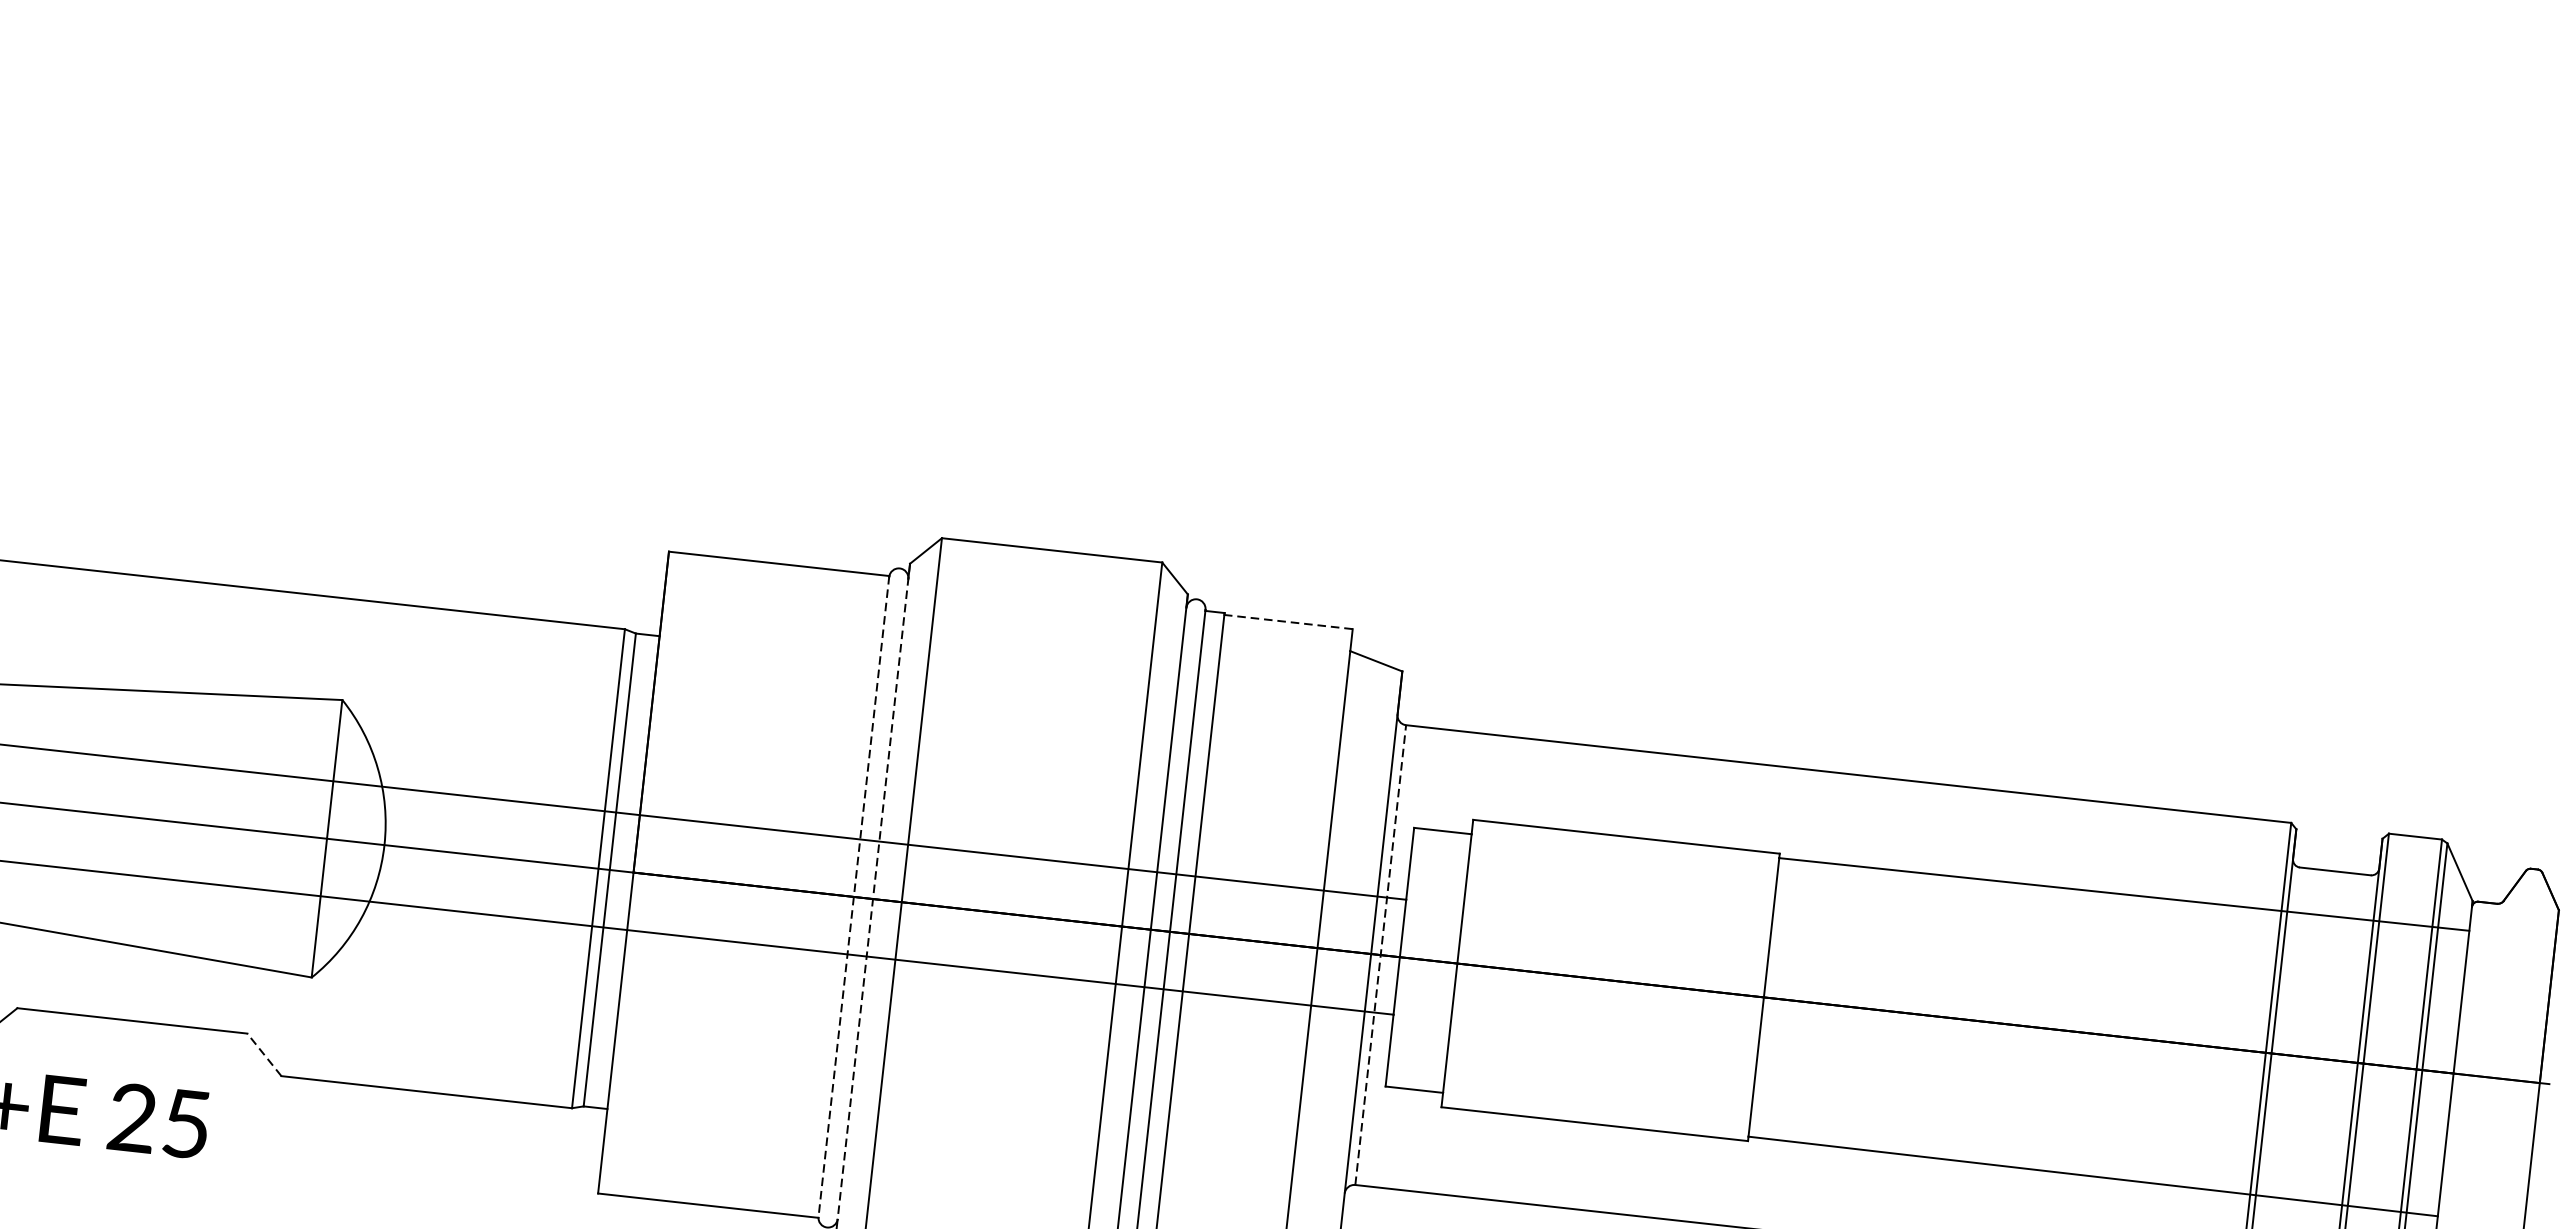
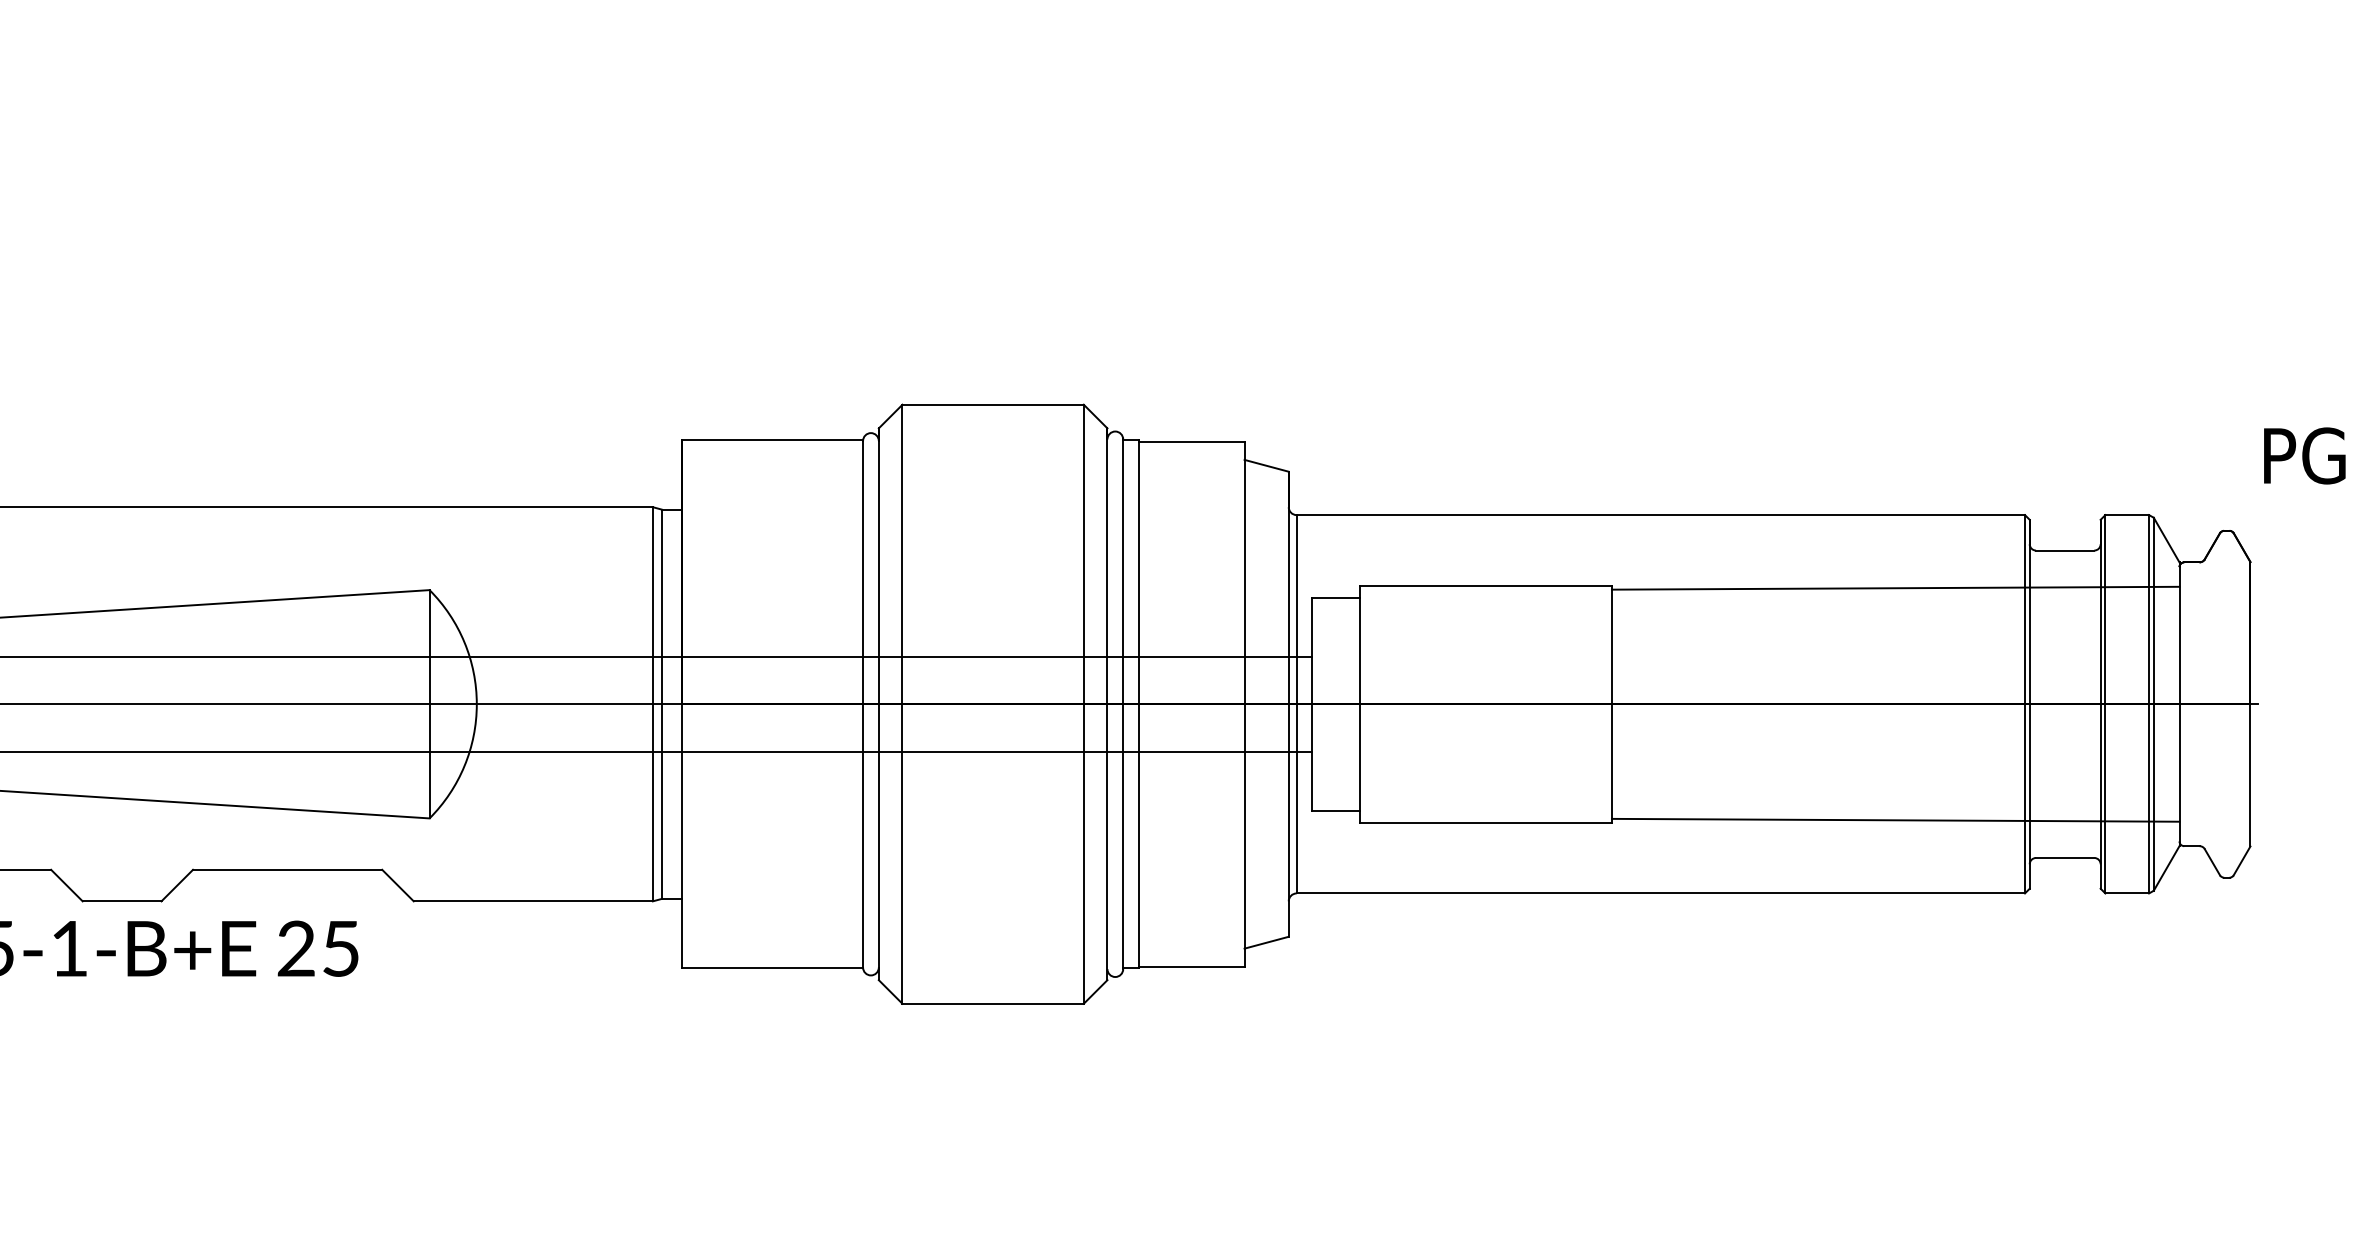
line: (1288, 621) -> (1191, 441), dashed -> solid
line: (873, 891) -> (878, 698), dashed -> solid
line: (854, 897) -> (863, 704), dashed -> solid
line: (1380, 954) -> (1296, 703), dashed -> solid
line: (263, 1054) -> (397, 885), dashed -> solid

